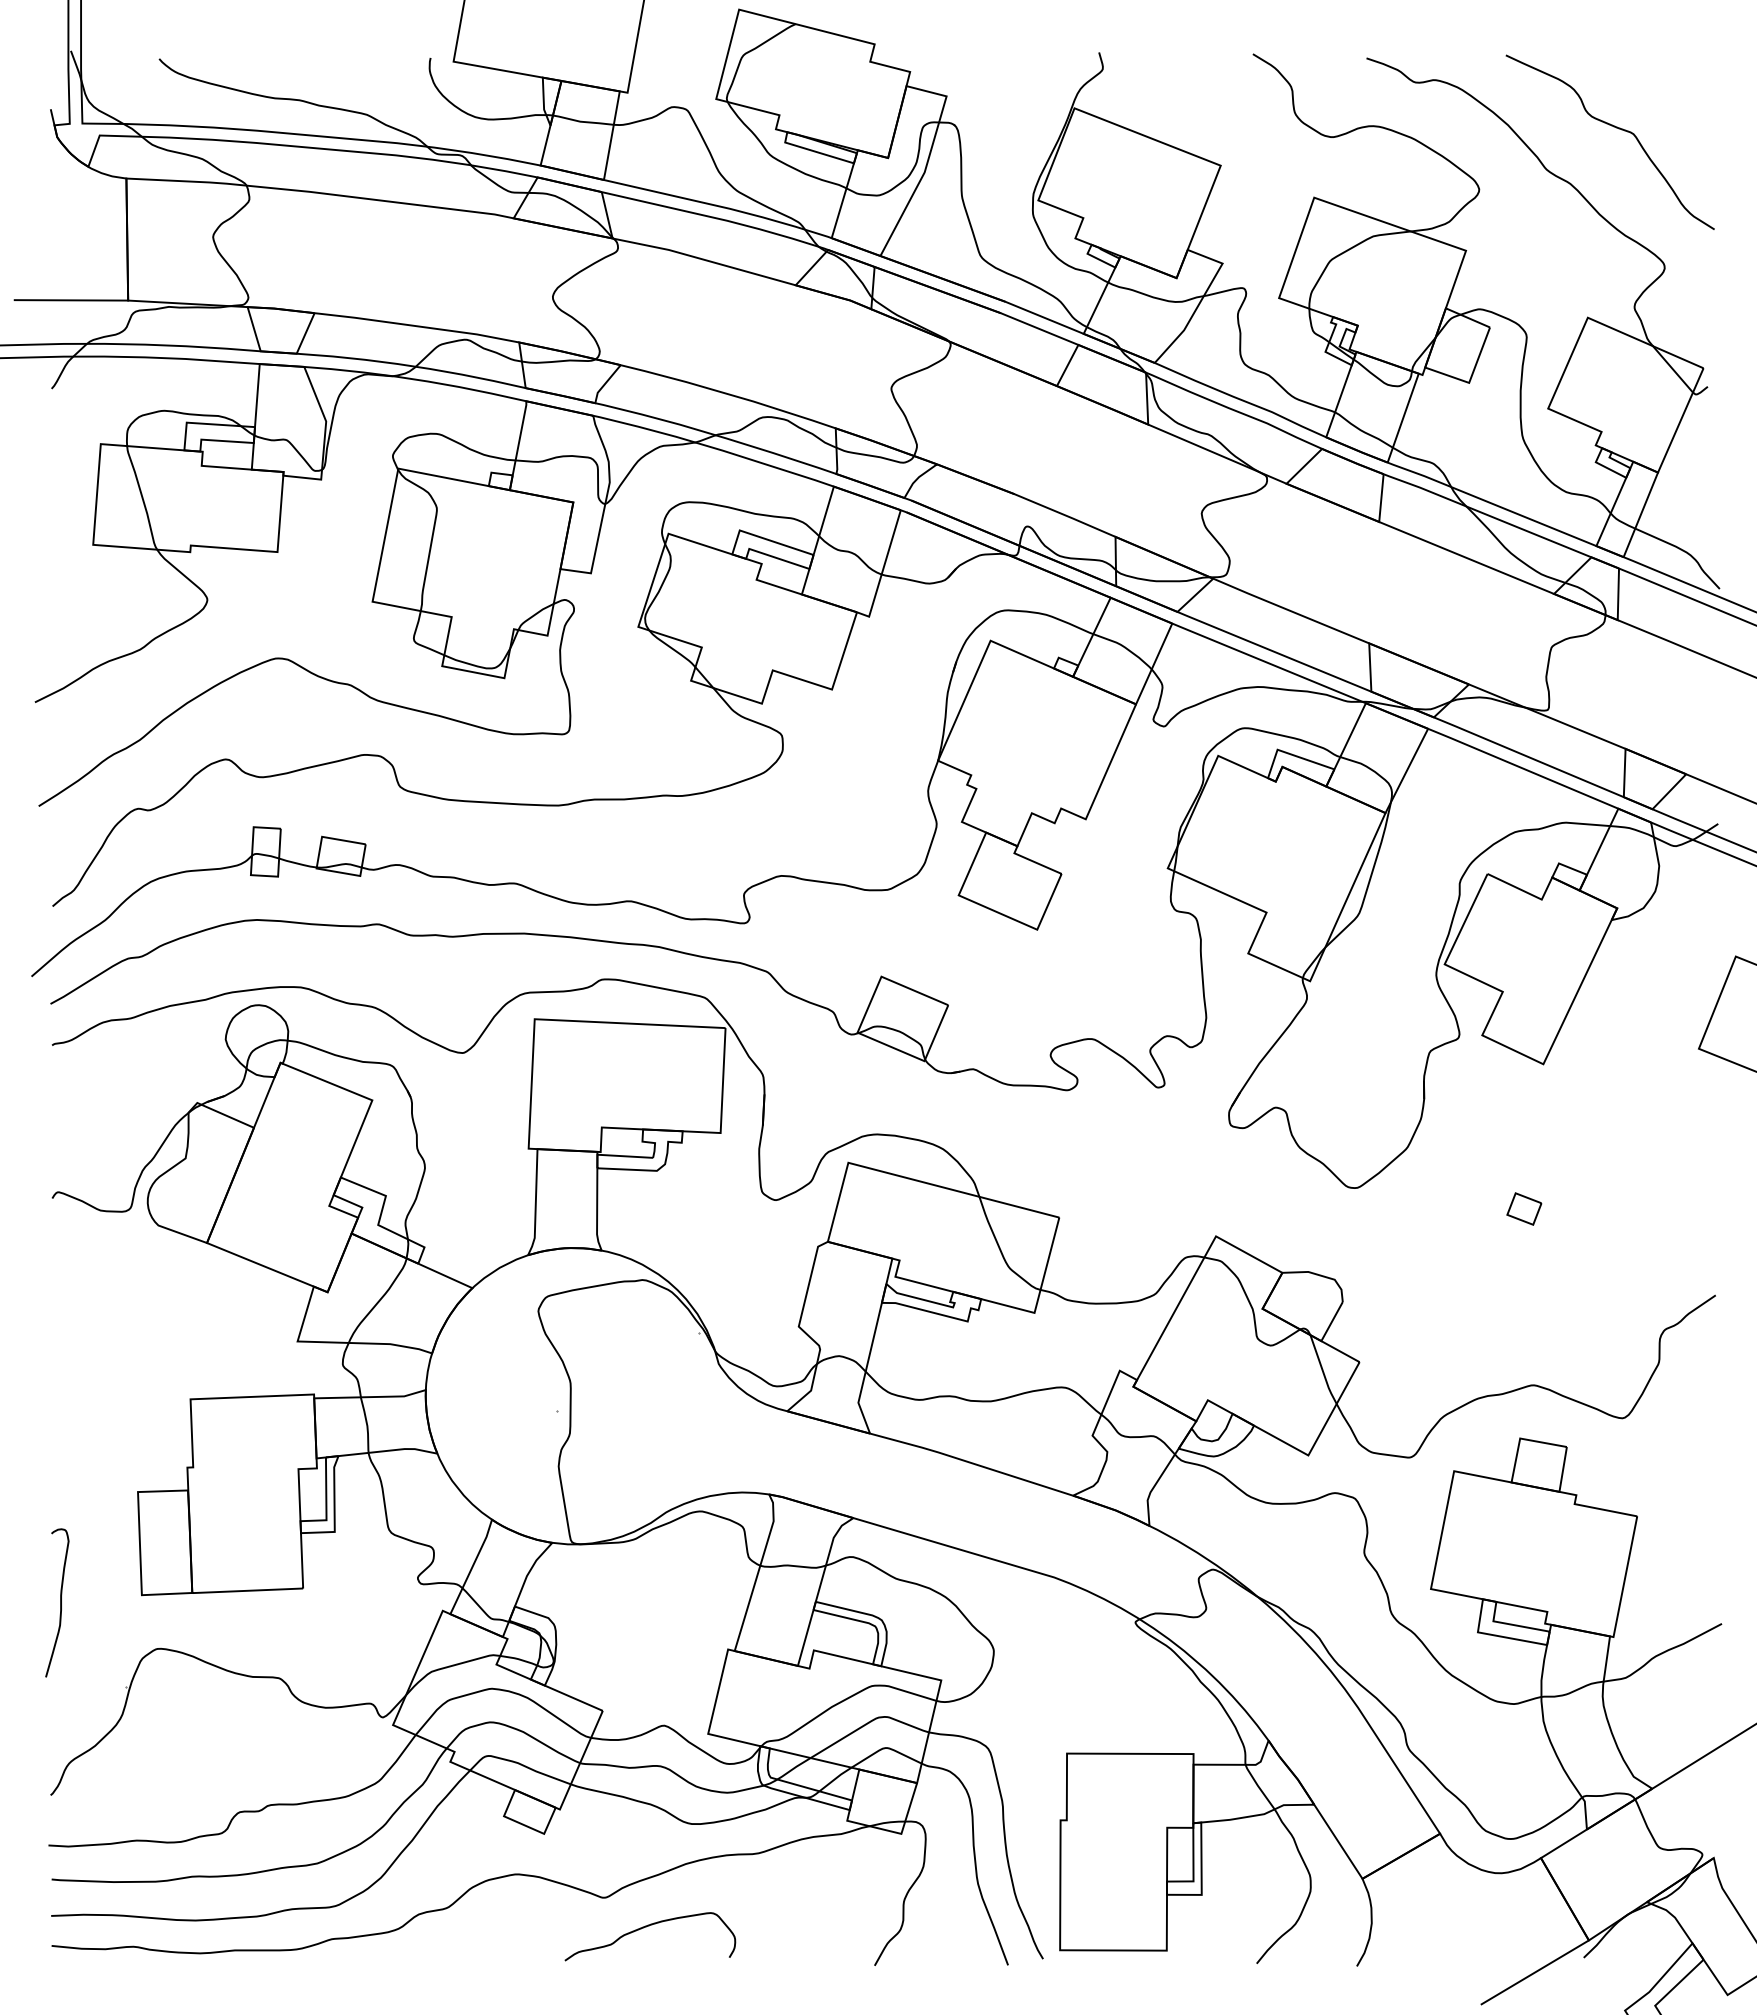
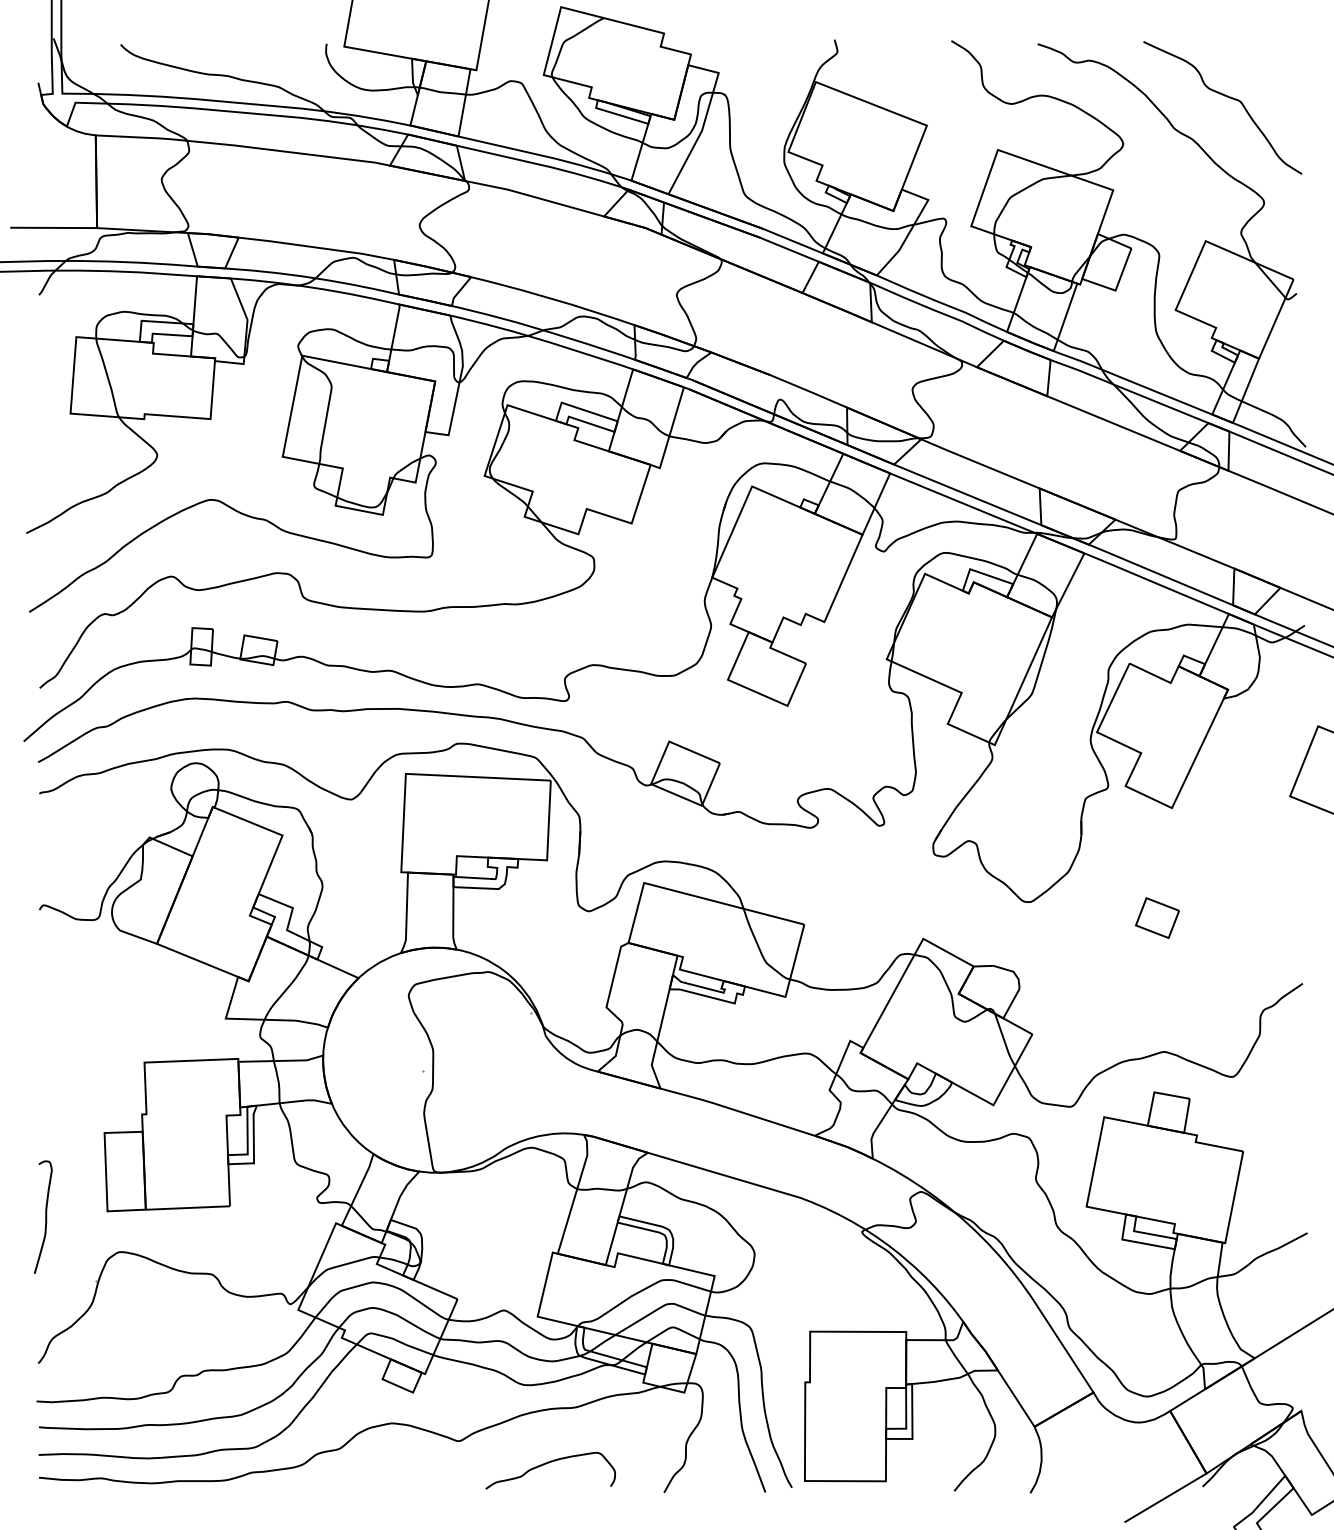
part: (1524, 1208) -> (1157, 917), size x1.67
curve: (646, 1927) -> (547, 1463), moved

